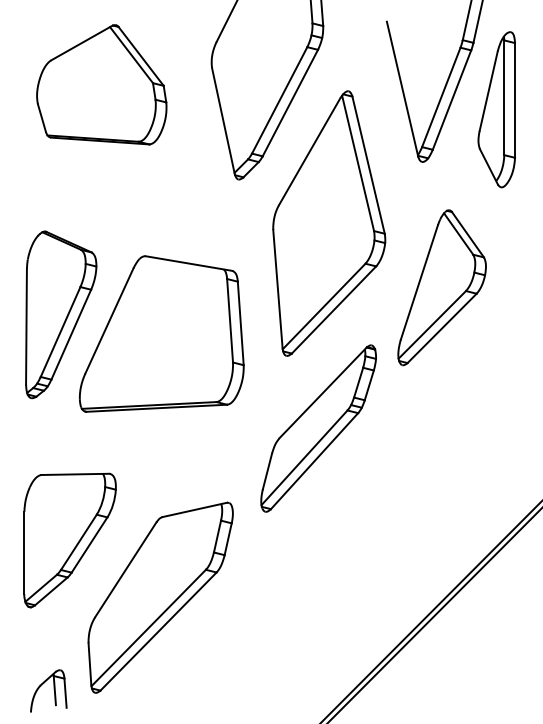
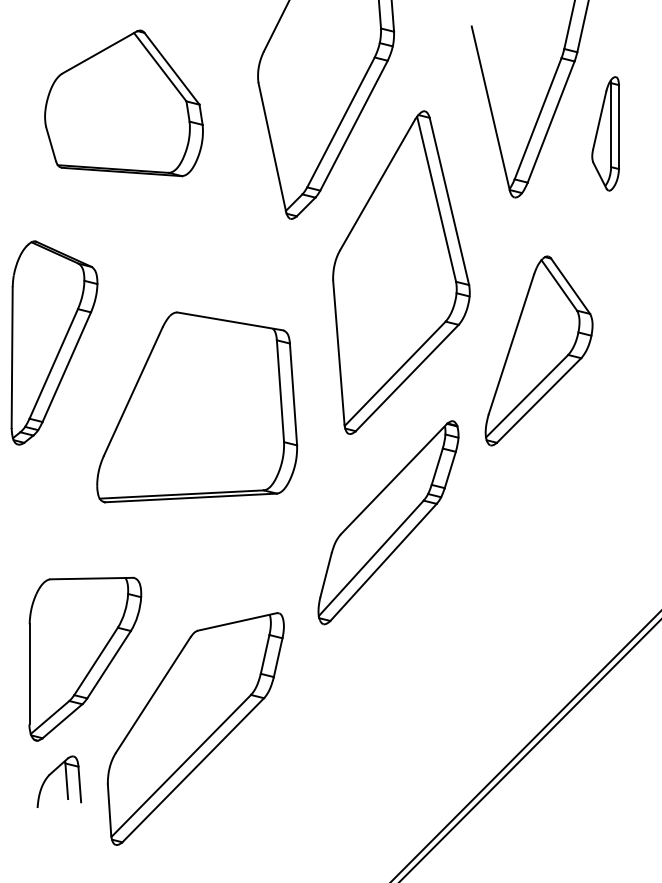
part: (496, 109) -> (605, 133), size x0.6
part: (61, 314) -> (54, 342), moved
part: (48, 690) -> (59, 781), moved

